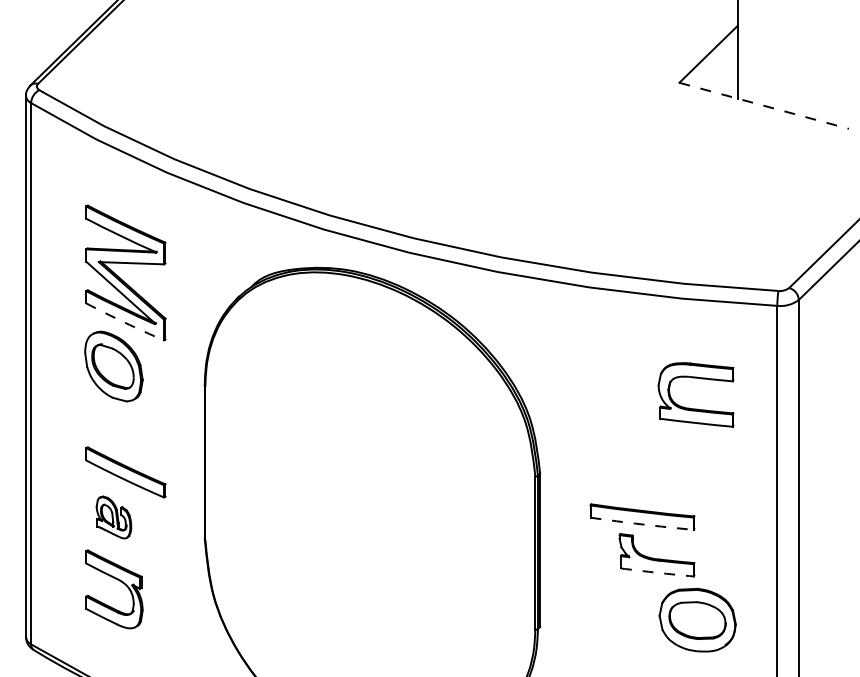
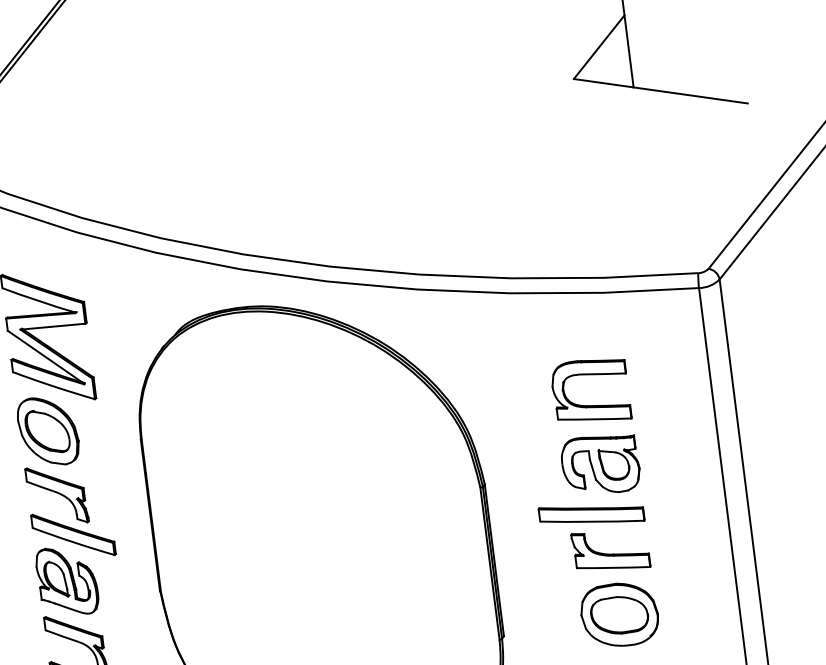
line: (764, 105) -> (661, 90), dashed -> solid
arc: (124, 322) -> (53, 386), dashed -> solid
part: (695, 408) -> (592, 405), moved
part: (114, 430) -> (57, 494), added
part: (657, 468) -> (600, 464), added
part: (113, 517) -> (66, 581), size x1.67
arc: (642, 524) -> (592, 521), dashed -> solid
arc: (657, 572) -> (613, 567), dashed -> solid
part: (697, 619) -> (619, 614), moved

